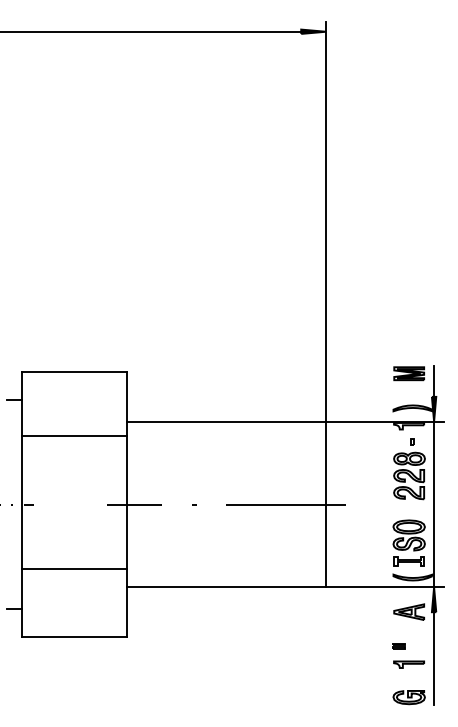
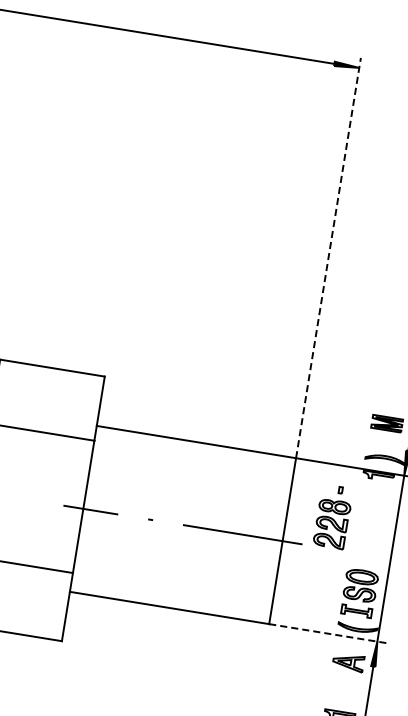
line: (326, 221) -> (329, 257), solid -> dashed
part: (409, 469) -> (333, 517), moved
line: (385, 587) -> (328, 633), solid -> dashed
part: (398, 646) -> (332, 695), removed

